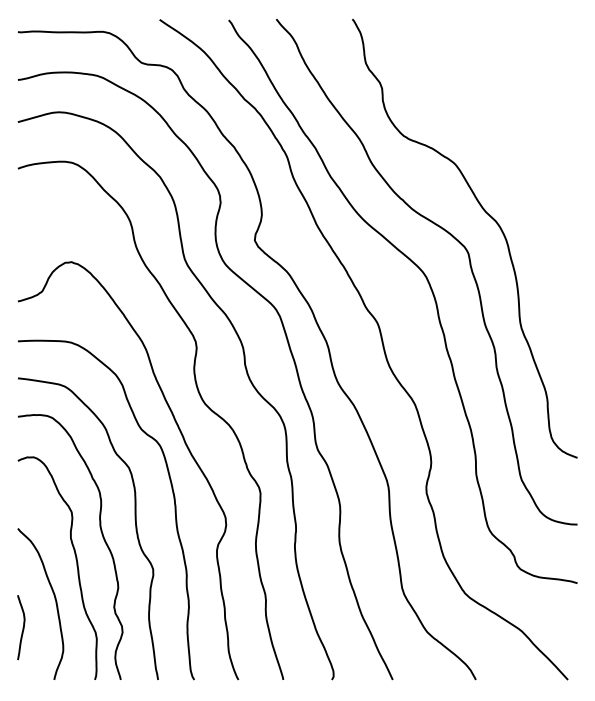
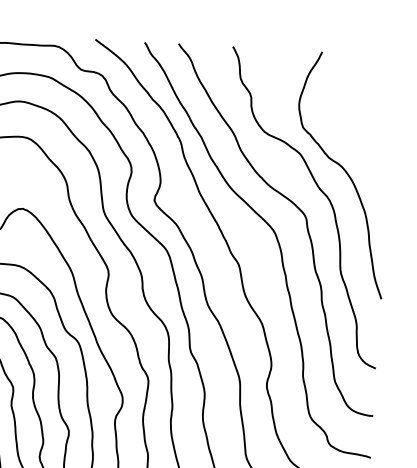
curve: (518, 184) -> (344, 171), added

